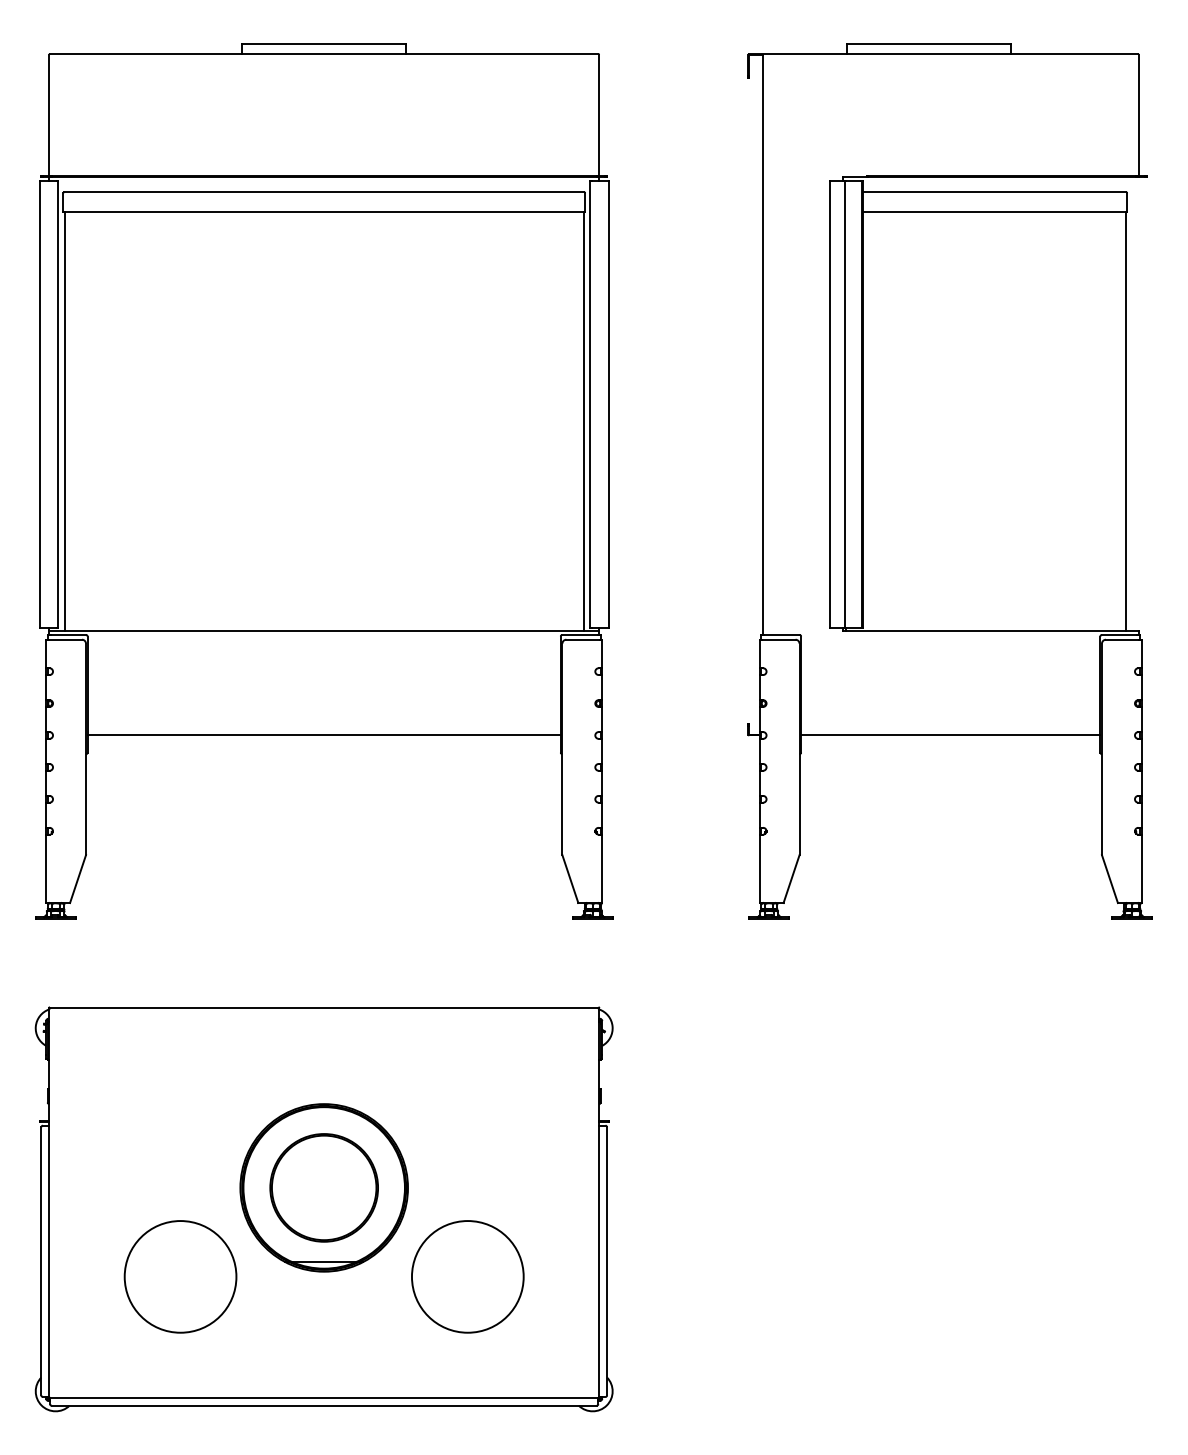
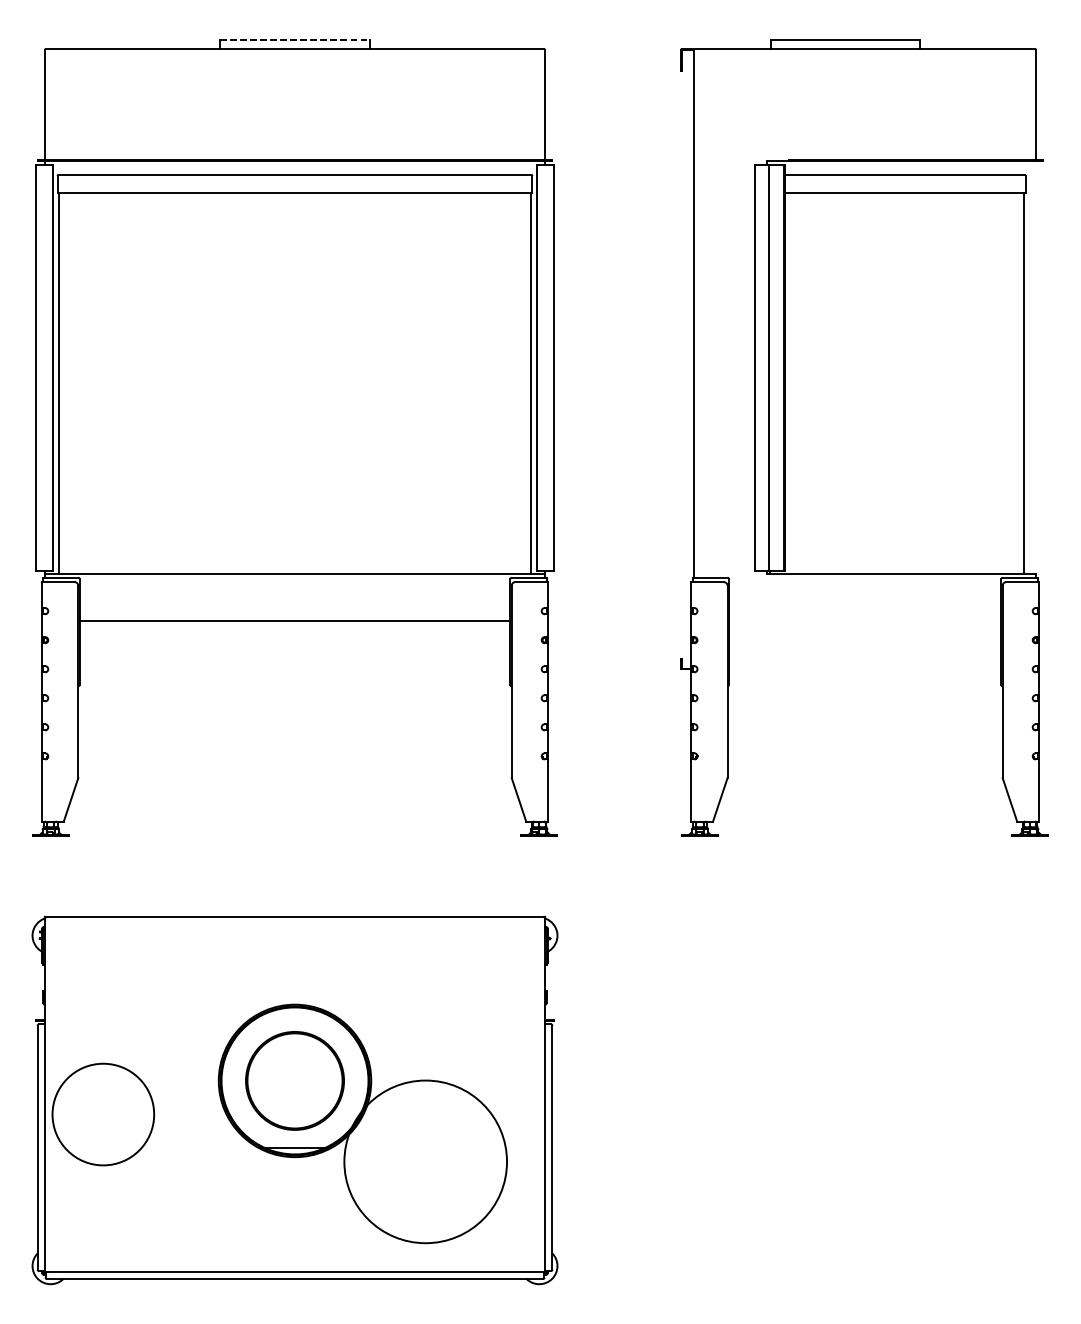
line: (324, 43) -> (295, 39), solid -> dashed
line: (323, 735) -> (294, 621), moved
line: (950, 735) -> (864, 669), removed
circle: (180, 1276) -> (103, 1114), moved
circle: (467, 1276) -> (425, 1161), size x1.6

